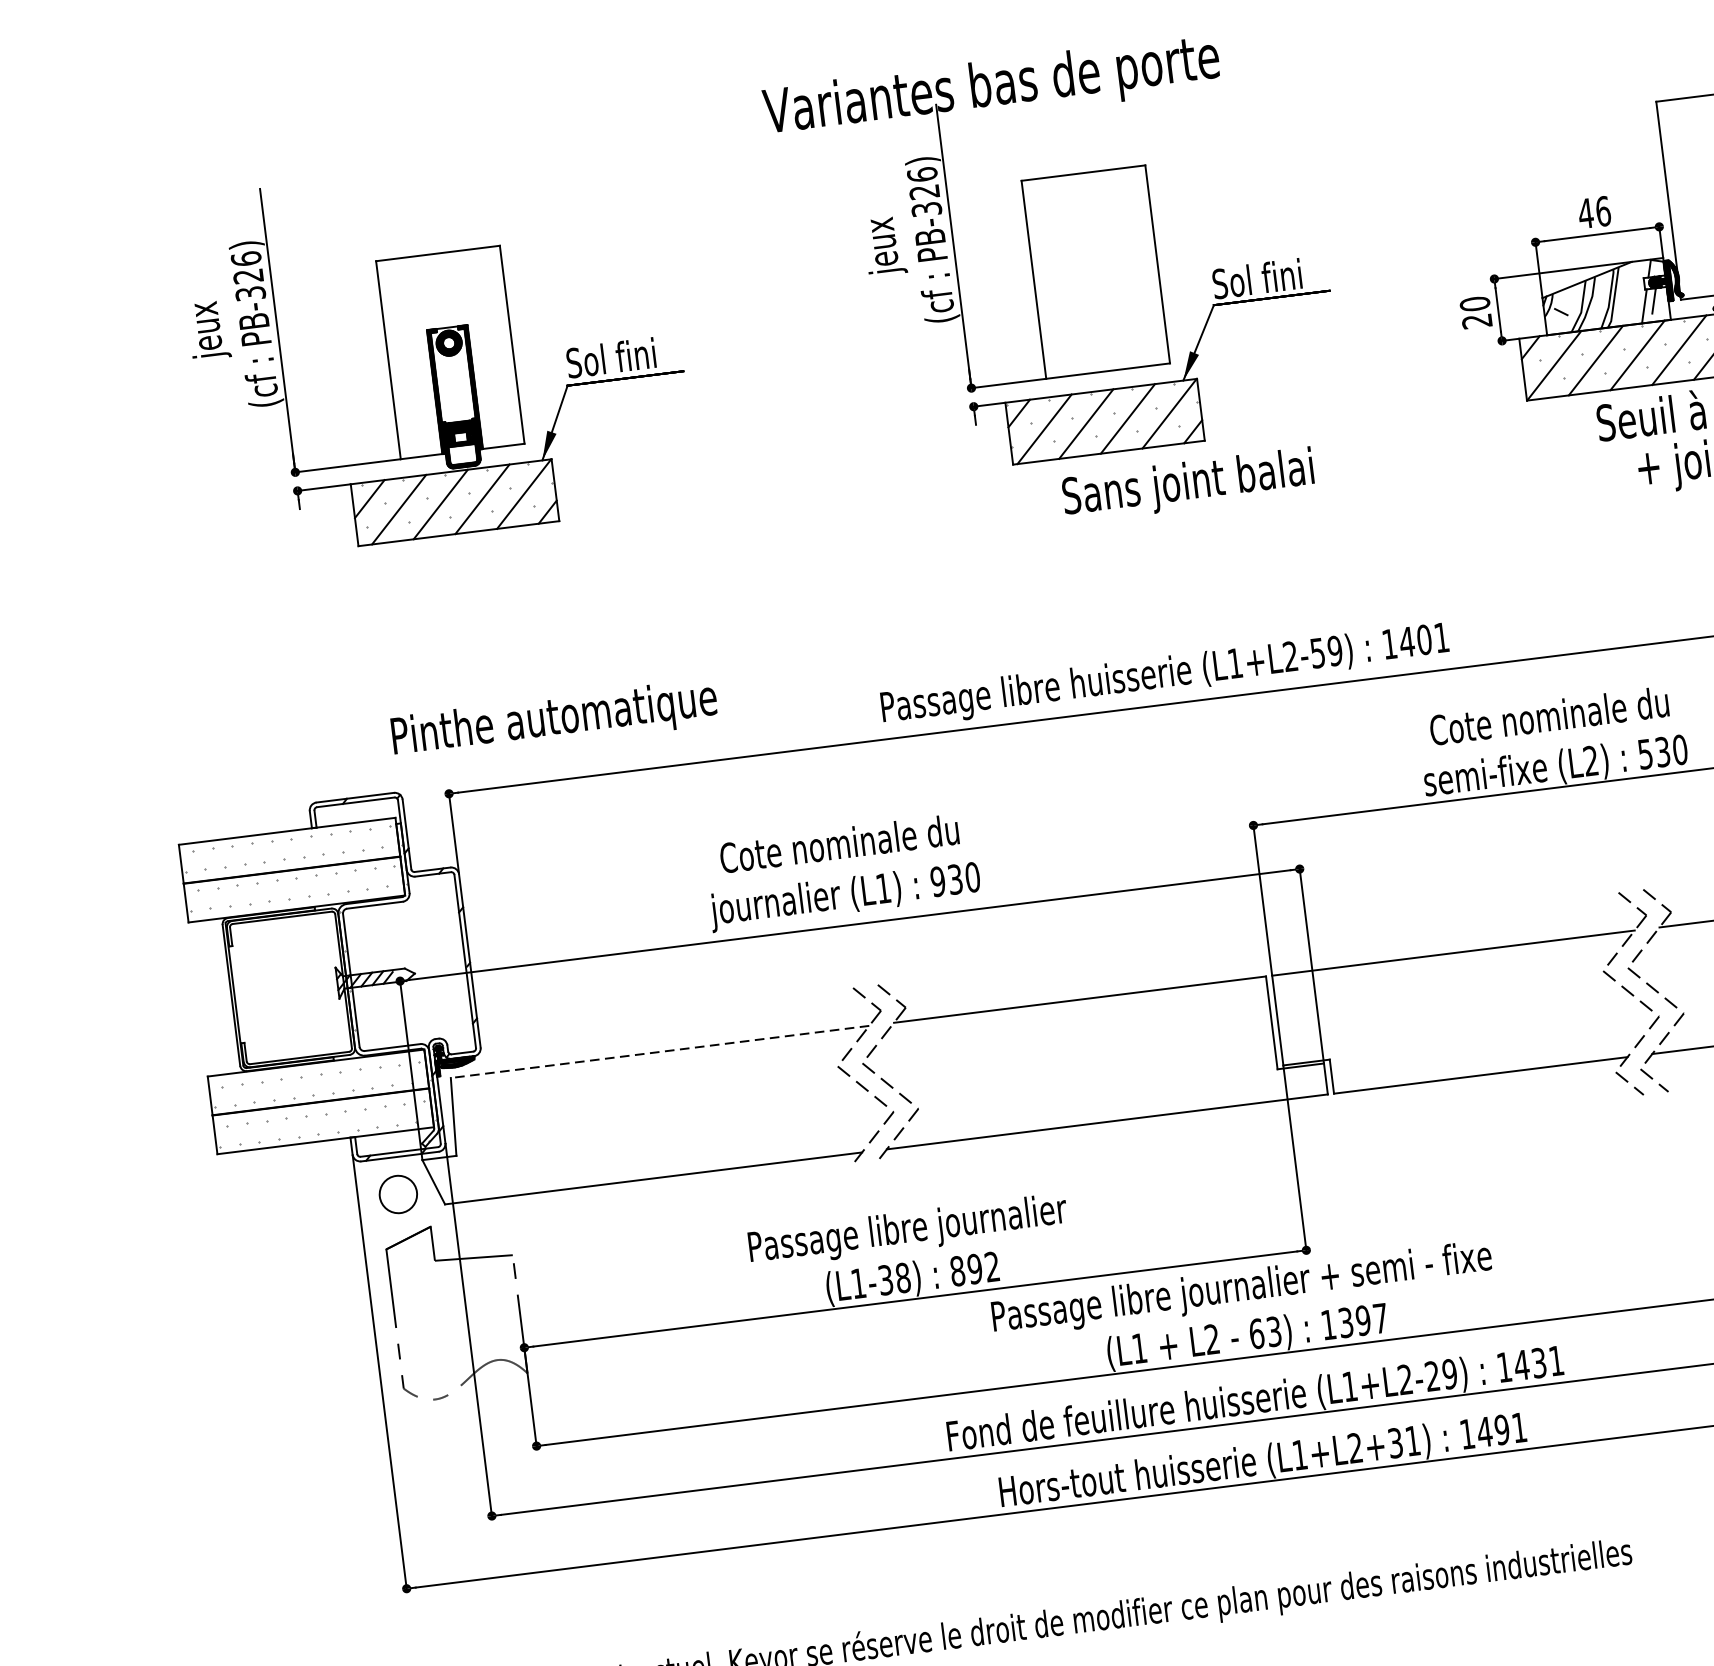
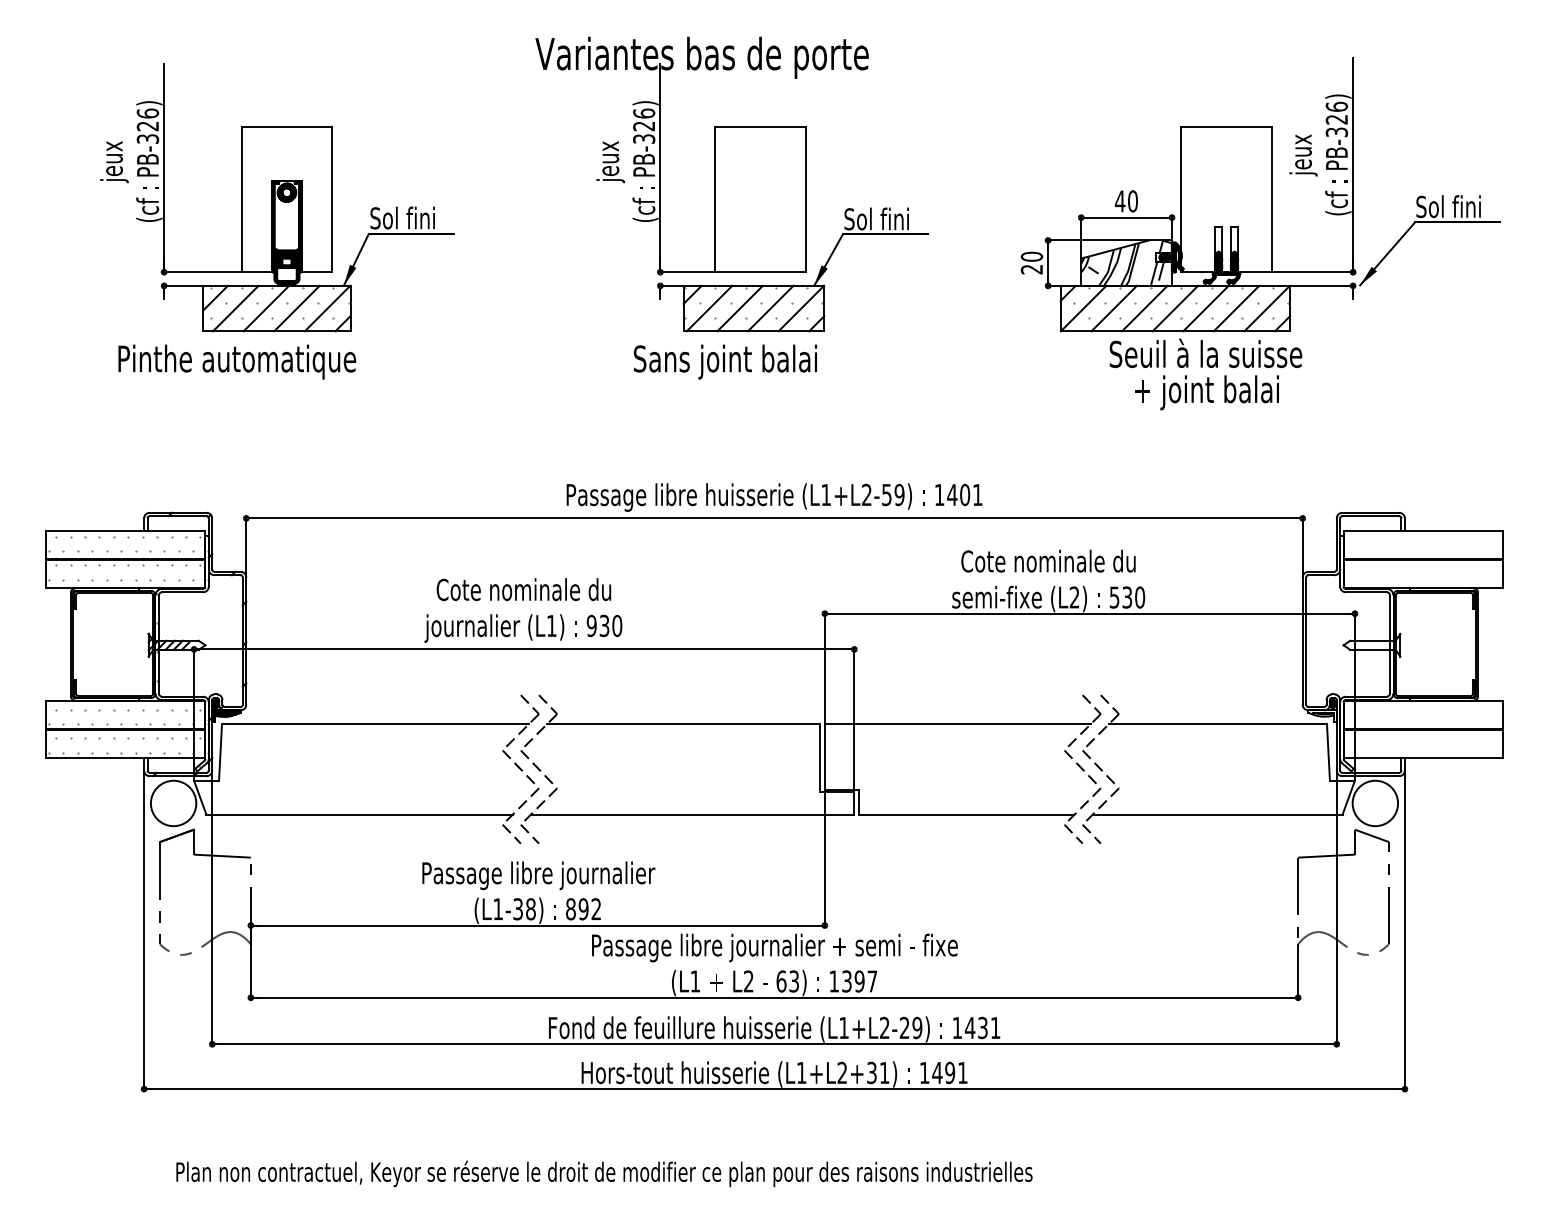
text: (1604, 211) -> (1133, 201), 46 -> 40
text: (1188, 484) -> (725, 361), moved
text: (554, 719) -> (237, 361), moved
line: (659, 1051) -> (375, 723), dashed -> solid
line: (888, 1175) -> (529, 833), added
line: (863, 1178) -> (511, 833), added
circle: (398, 1194) -> (173, 803), size x1.67

